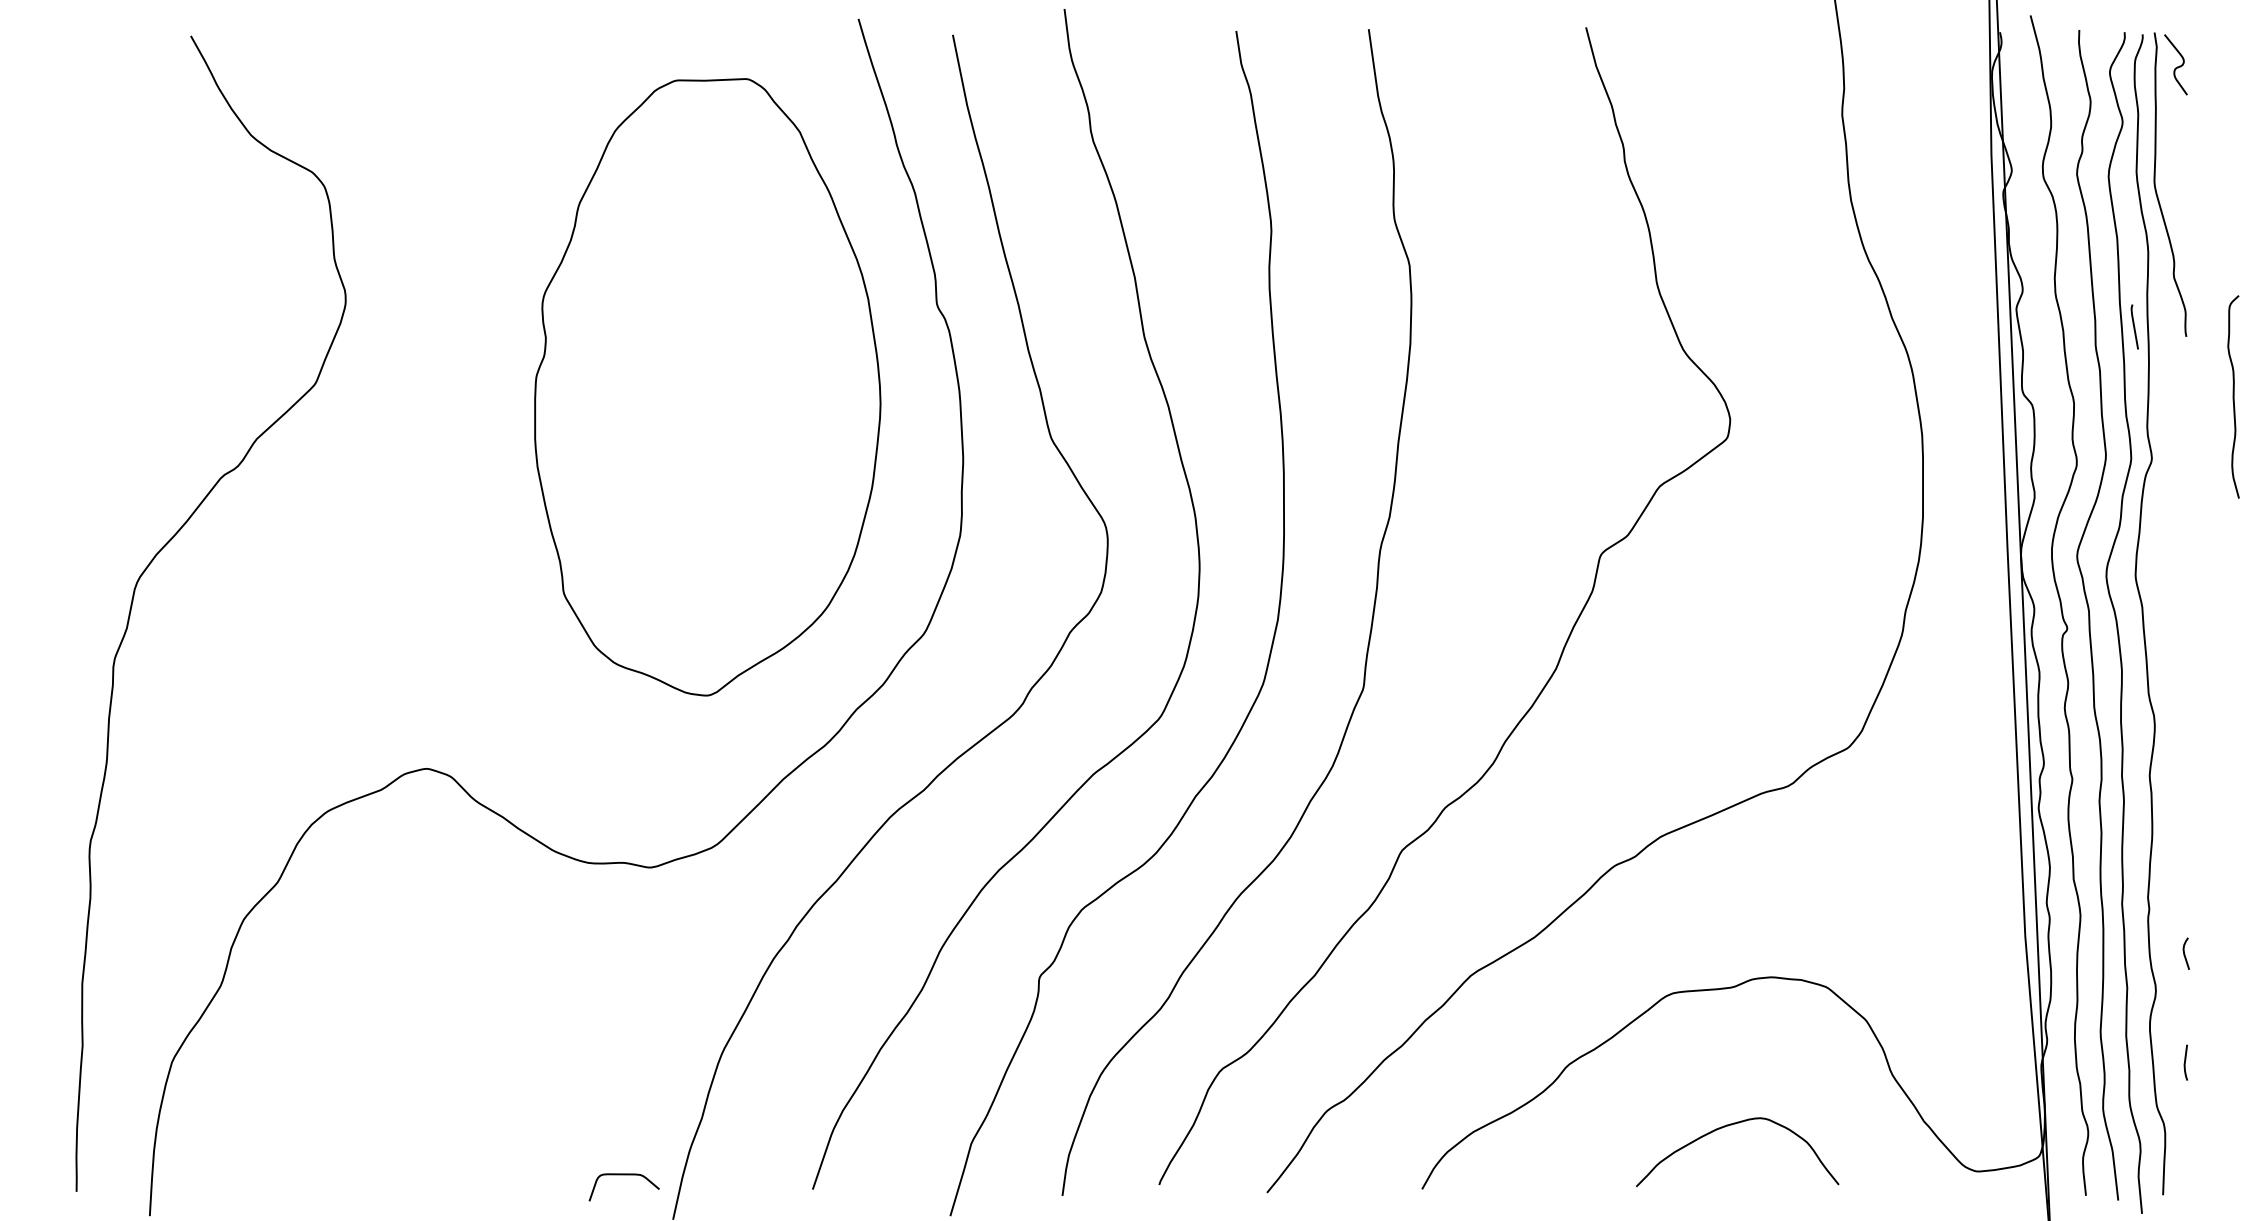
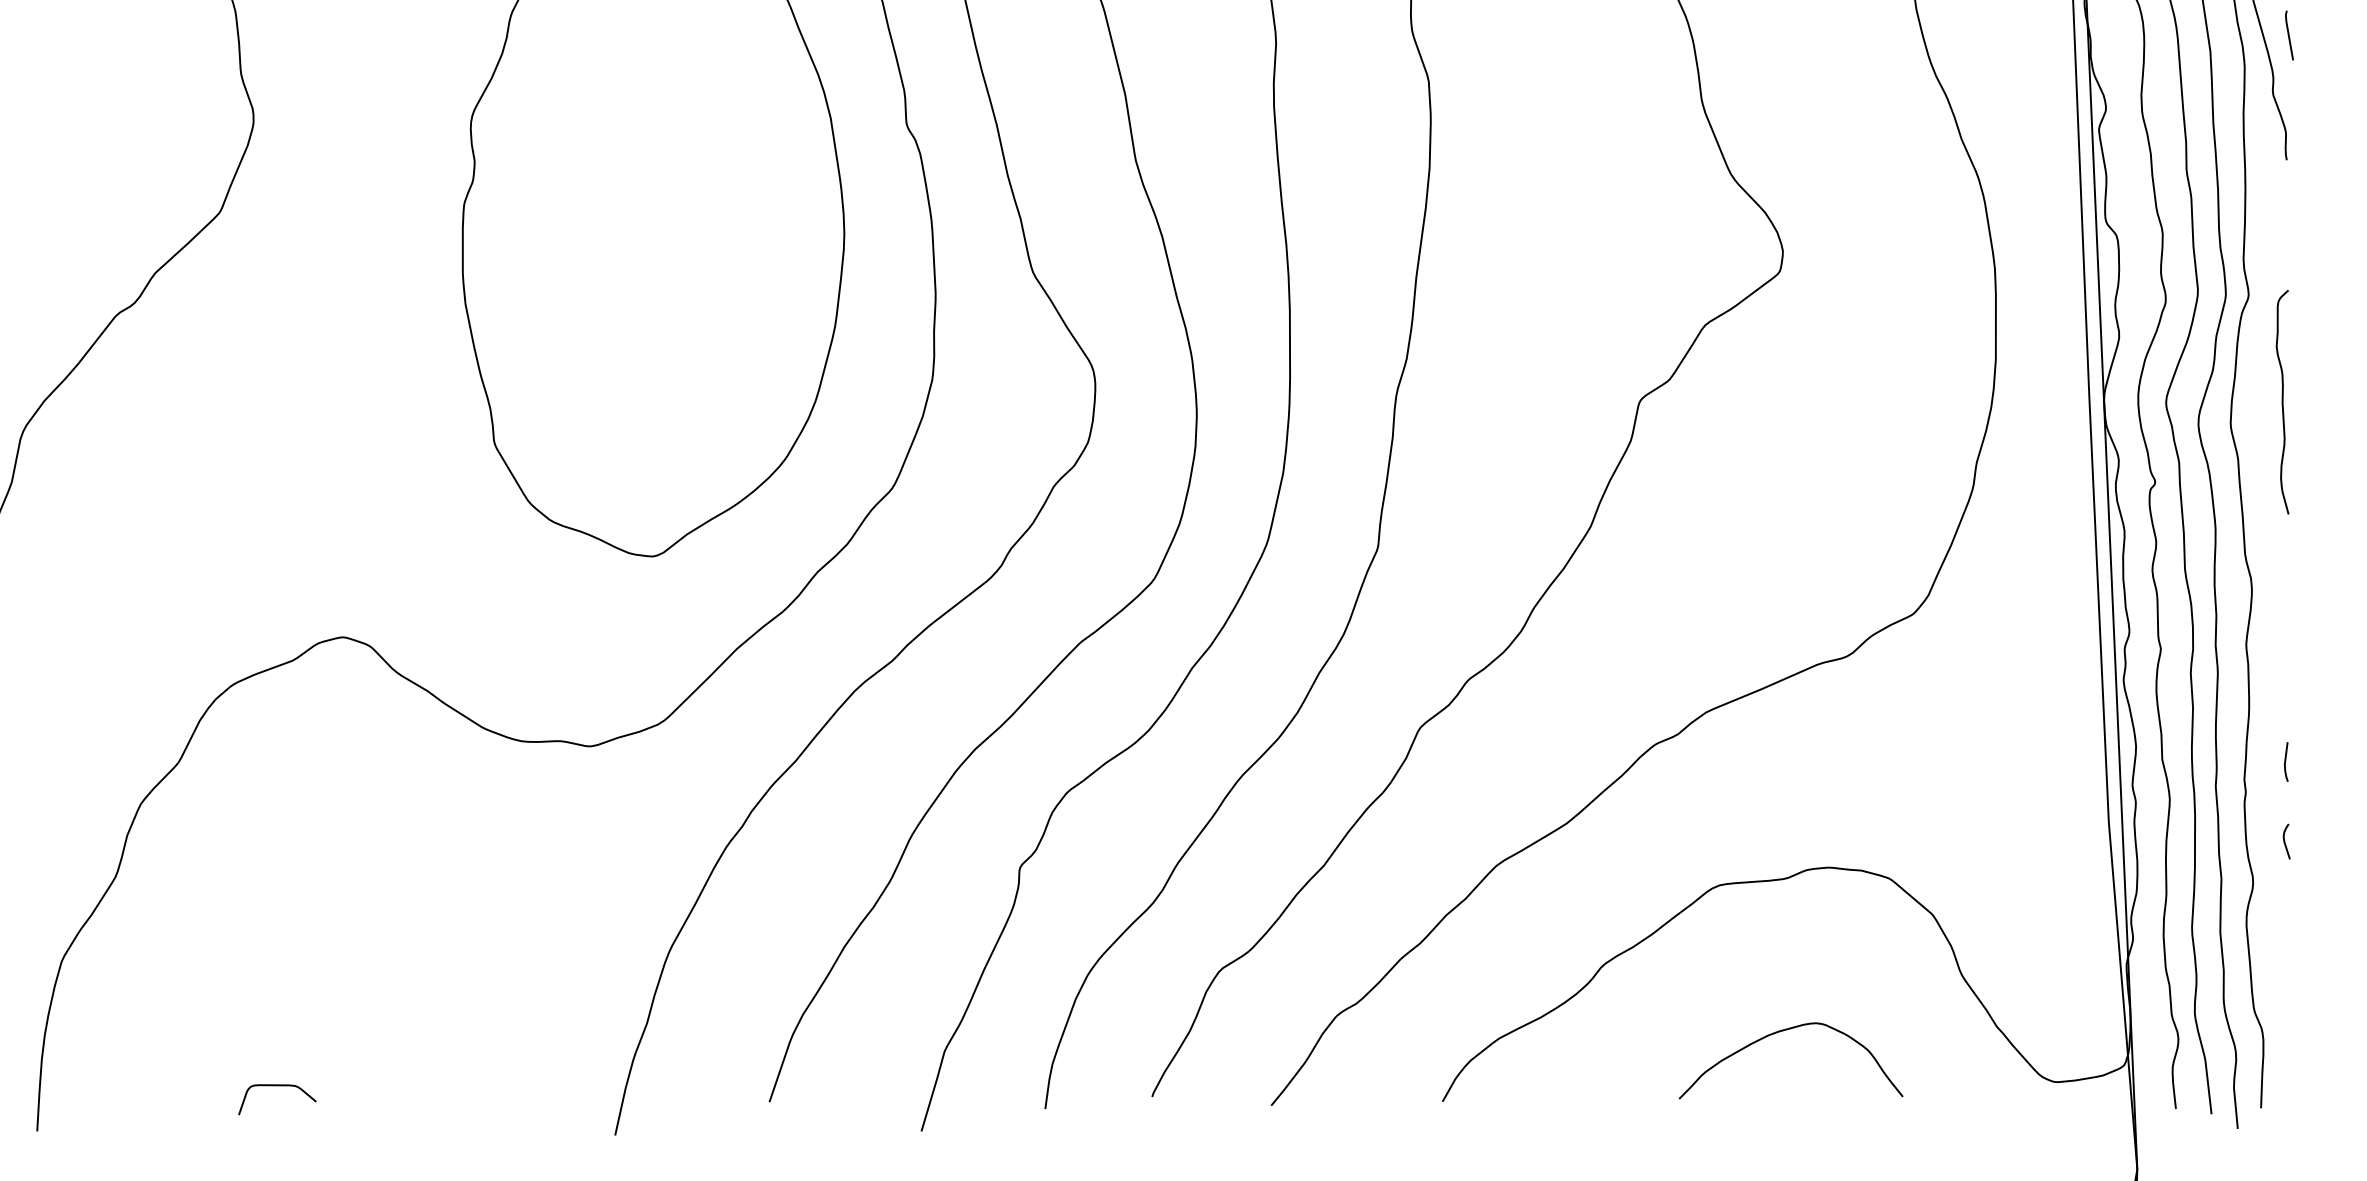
line: (2134, 326) -> (2289, 34), moved
curve: (2233, 396) -> (2282, 401), moved
line: (2185, 1062) -> (2285, 761), moved
curve: (623, 1175) -> (276, 1086), moved

